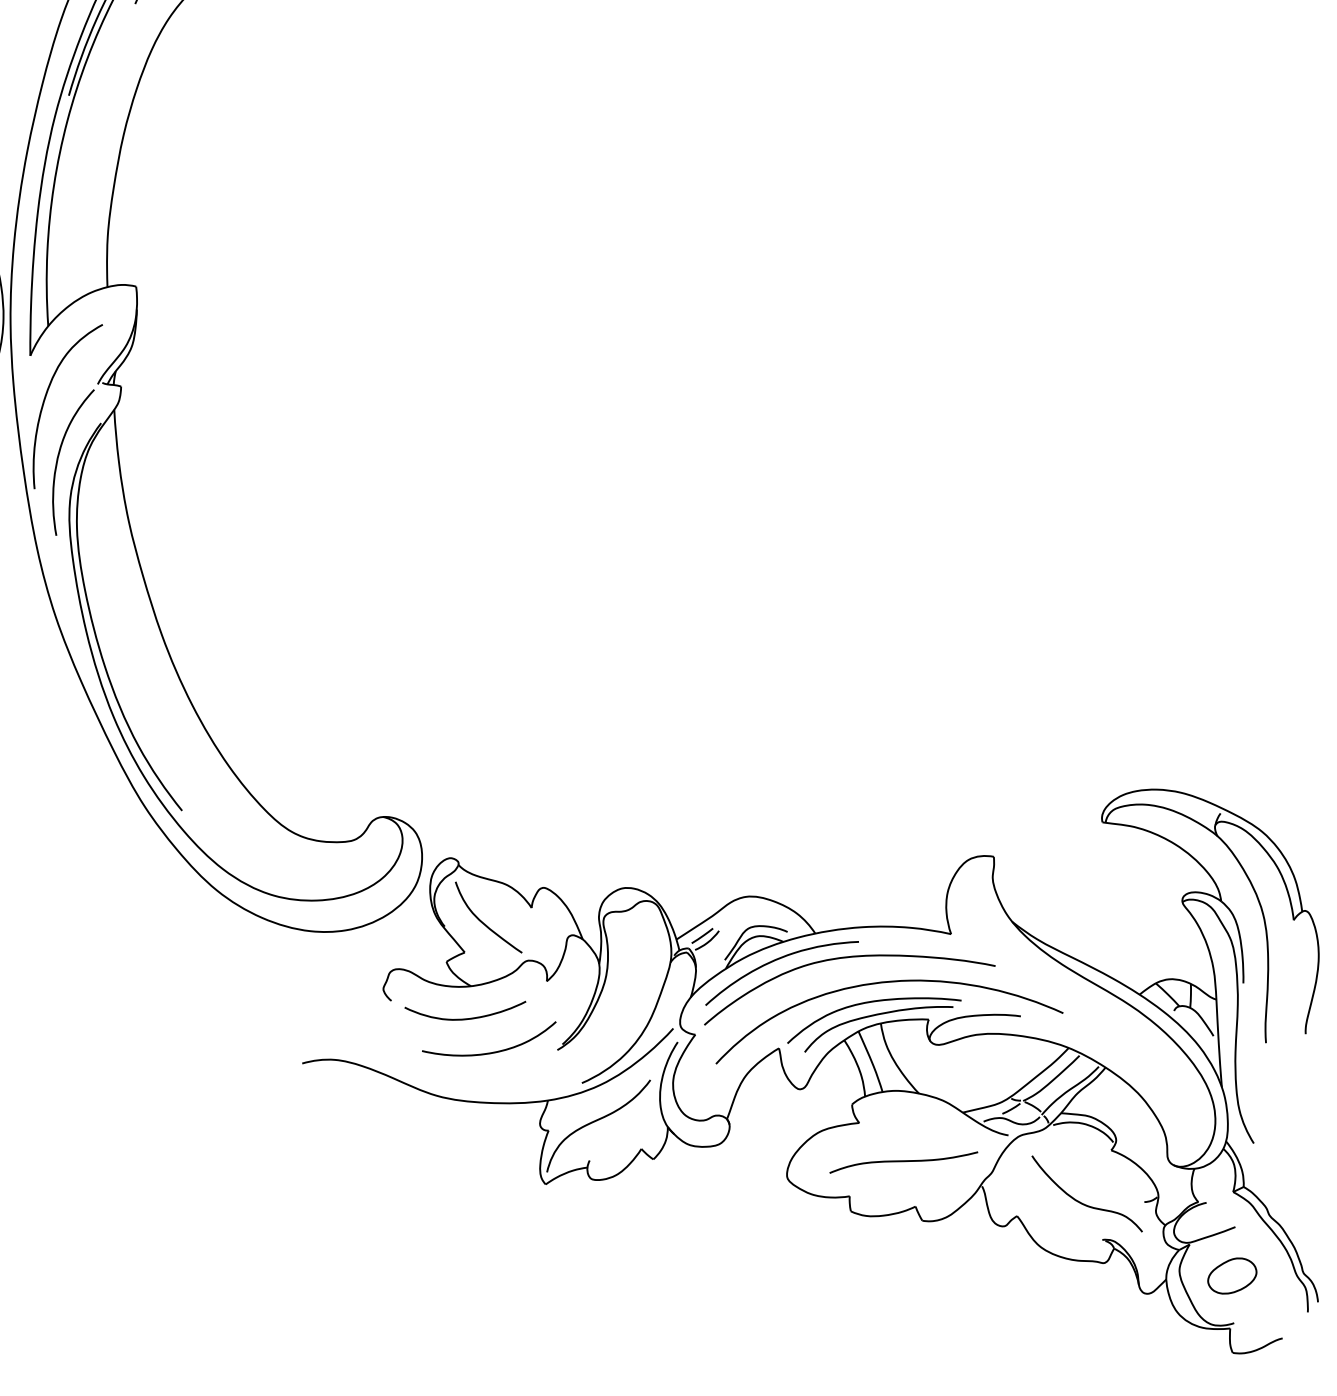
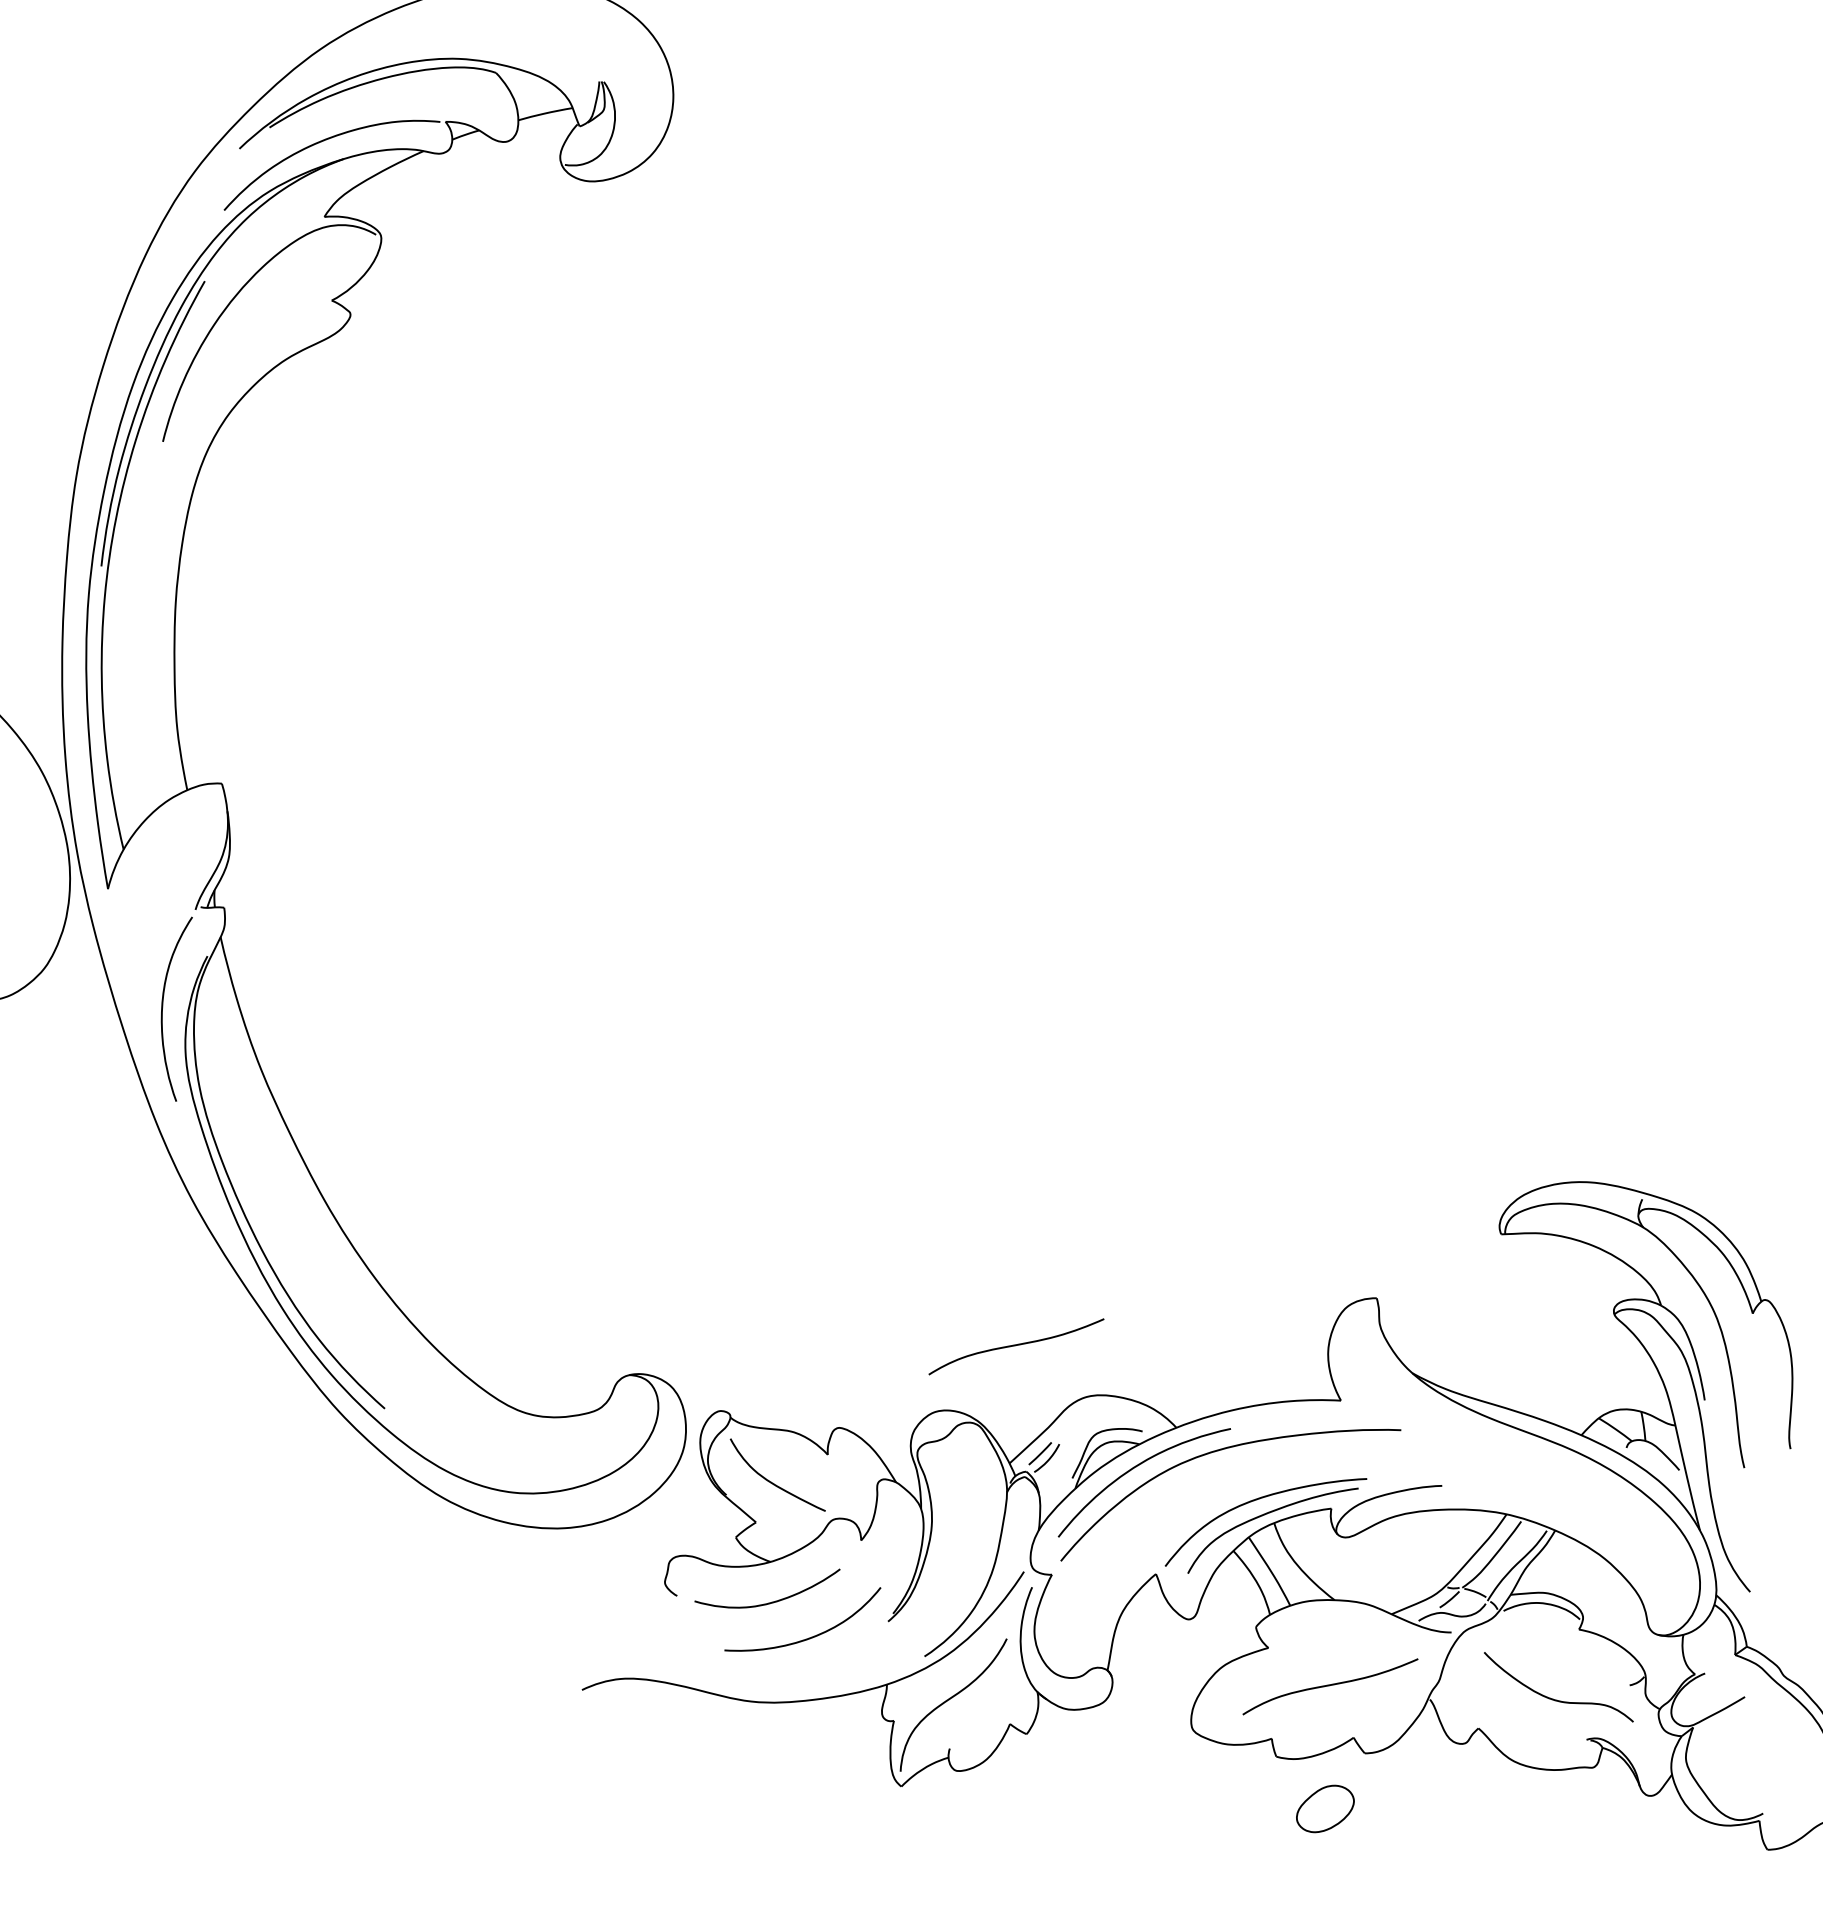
curve: (45, 399) -> (135, 938), removed
curve: (698, 845) -> (1016, 1345), added
curve: (888, 982) -> (1274, 1472), removed
part: (1232, 1275) -> (1325, 1808), moved

